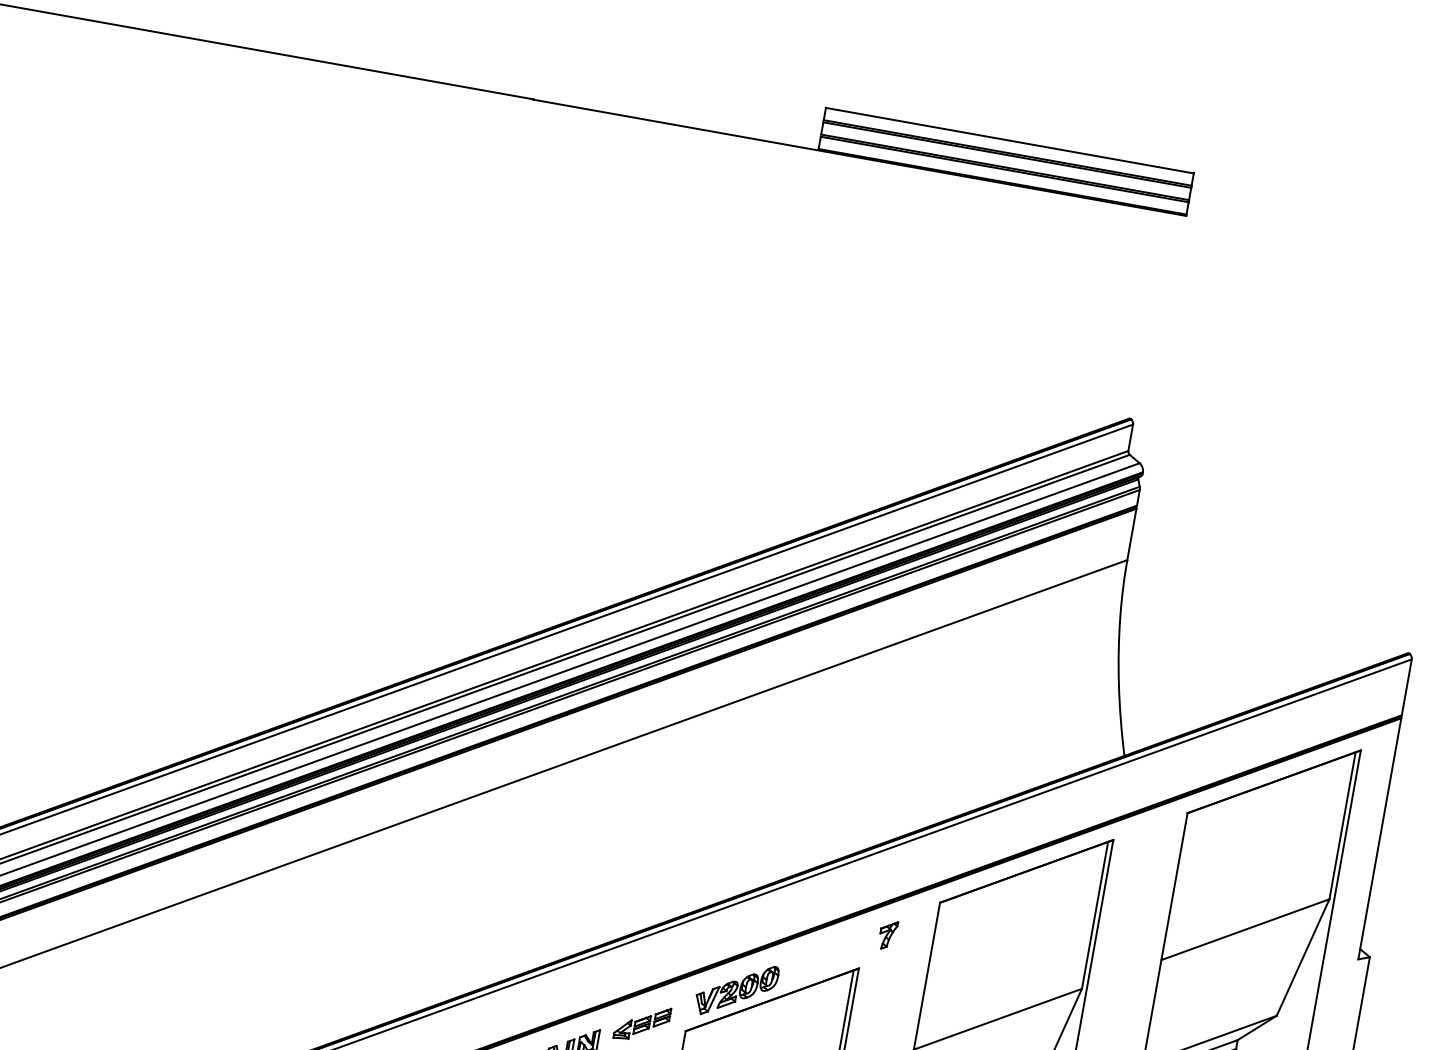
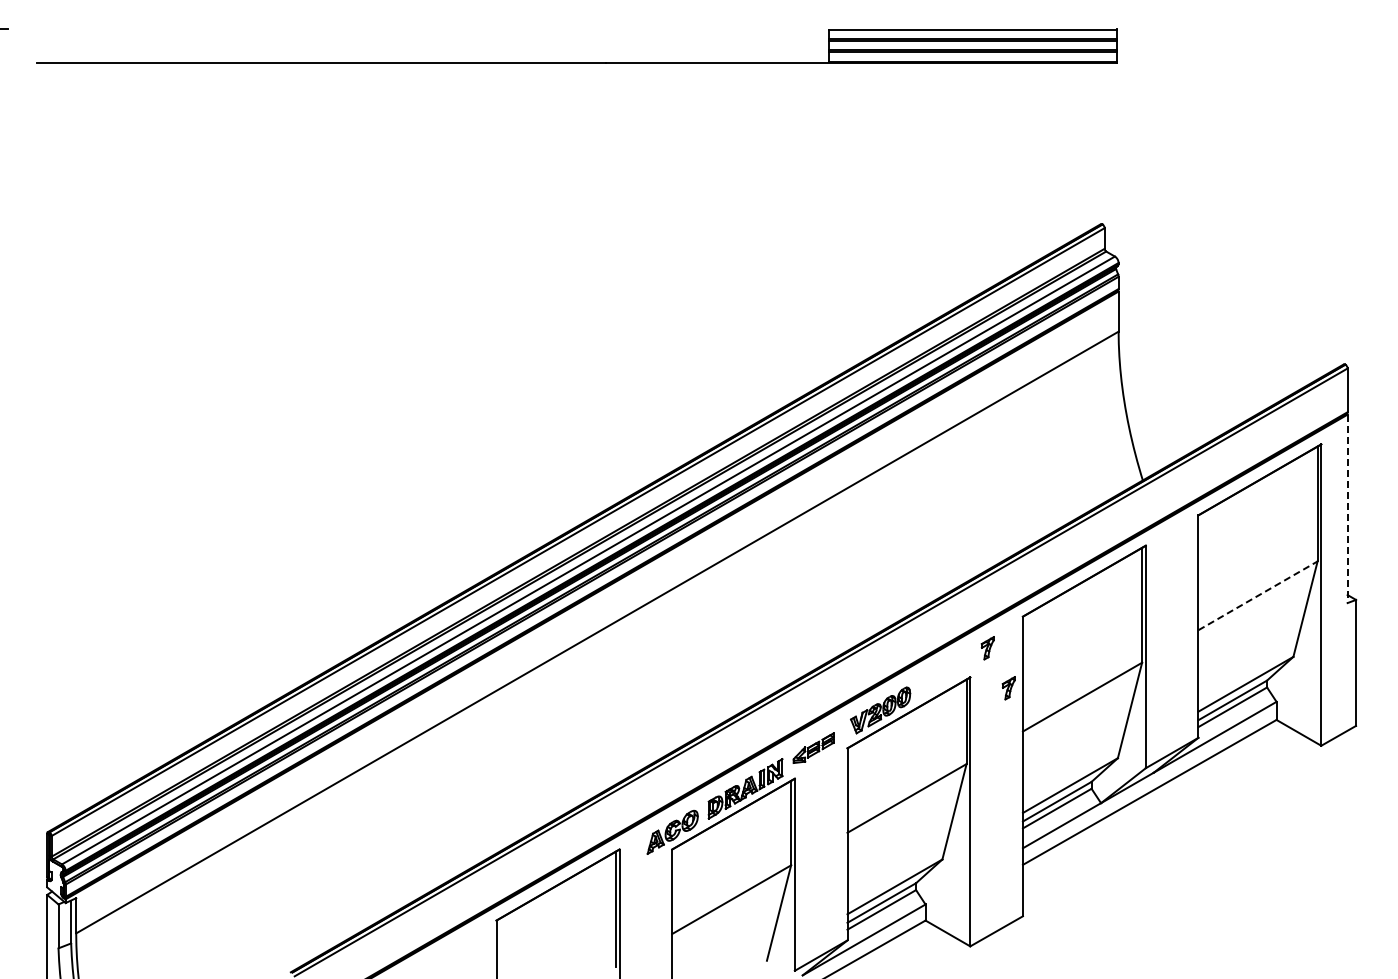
line: (1379, 839) -> (1347, 509), solid -> dashed
line: (1246, 929) -> (1258, 595), solid -> dashed
part: (905, 991) -> (1008, 688), added

